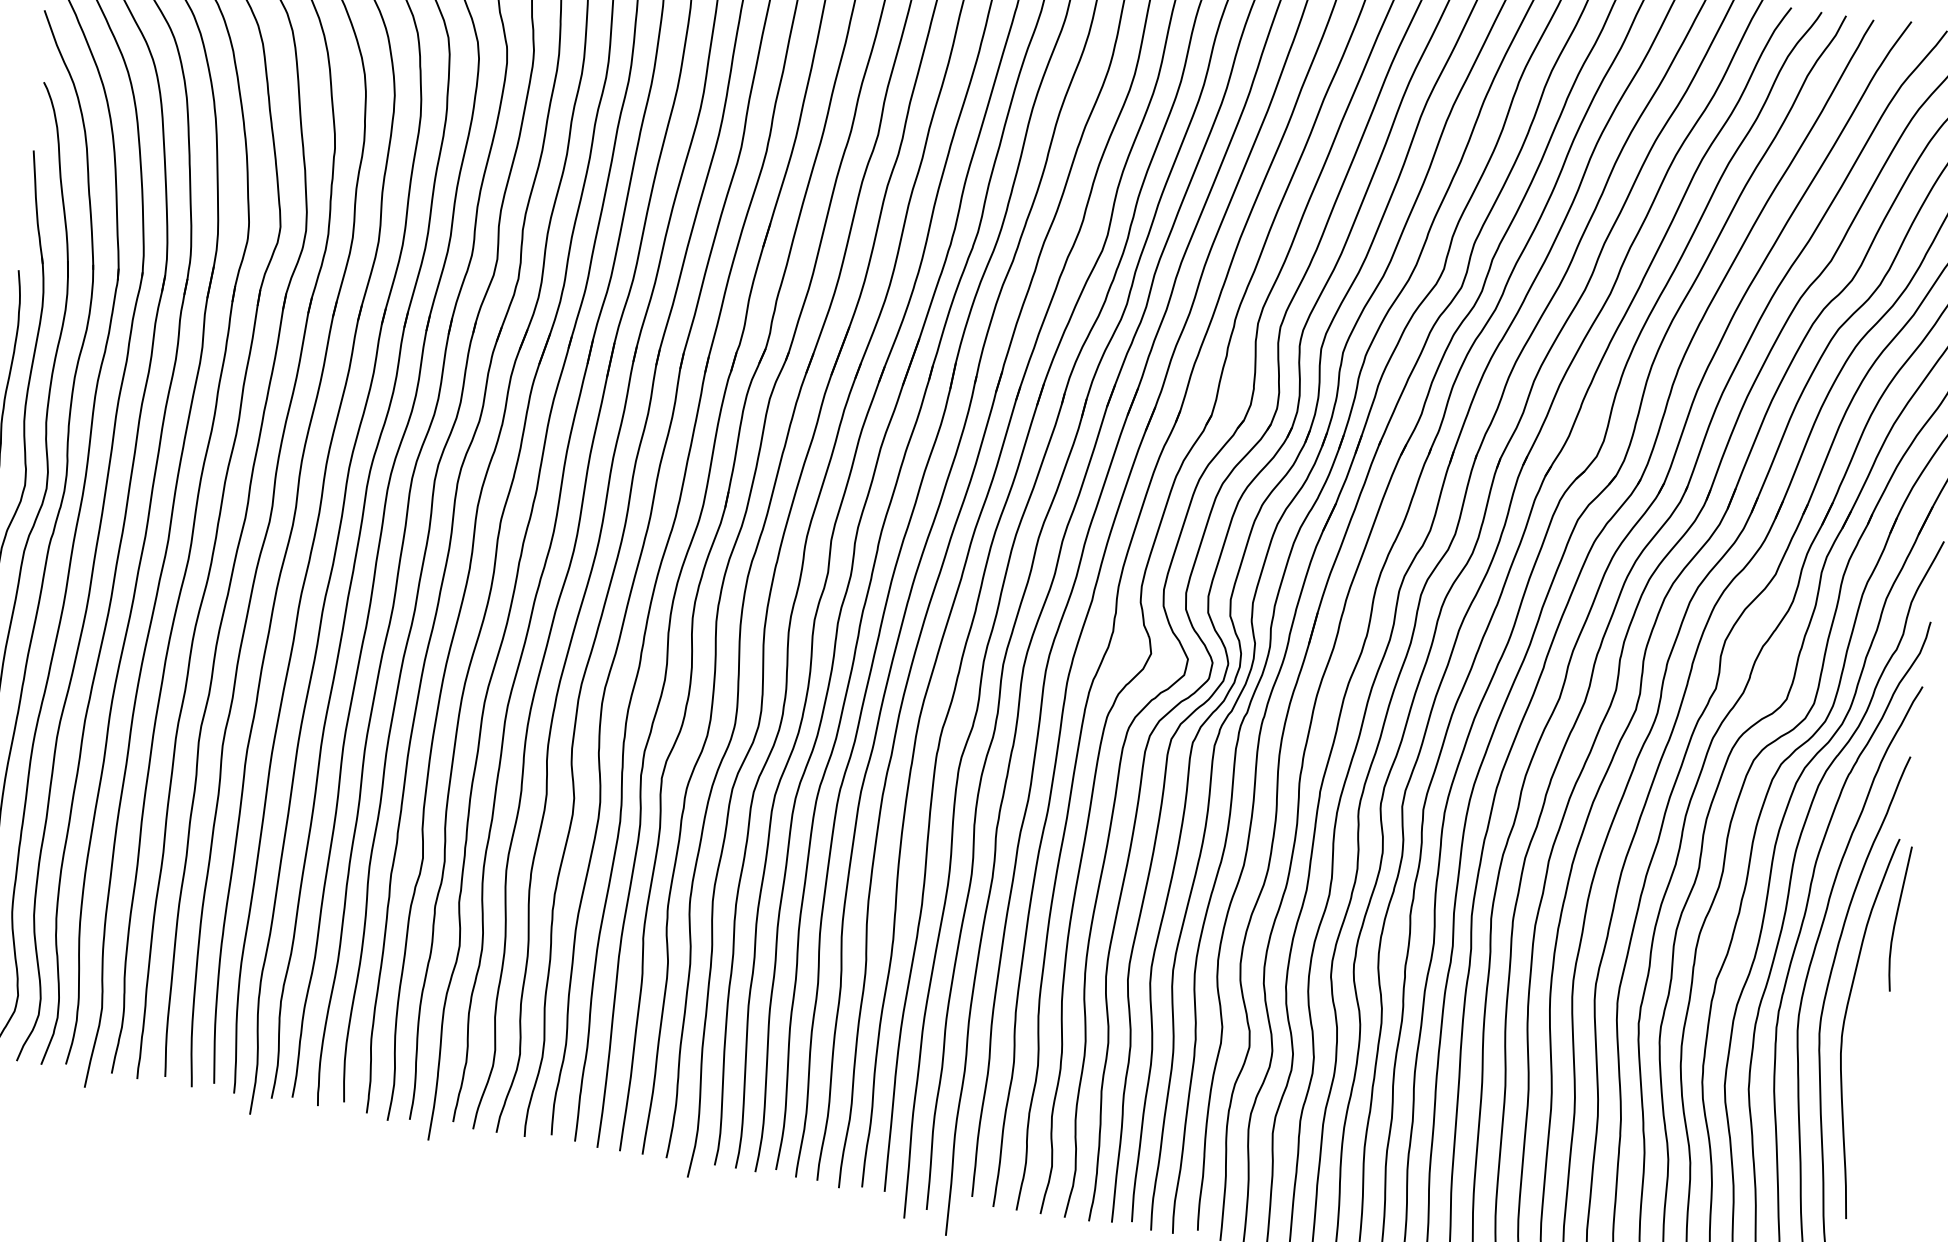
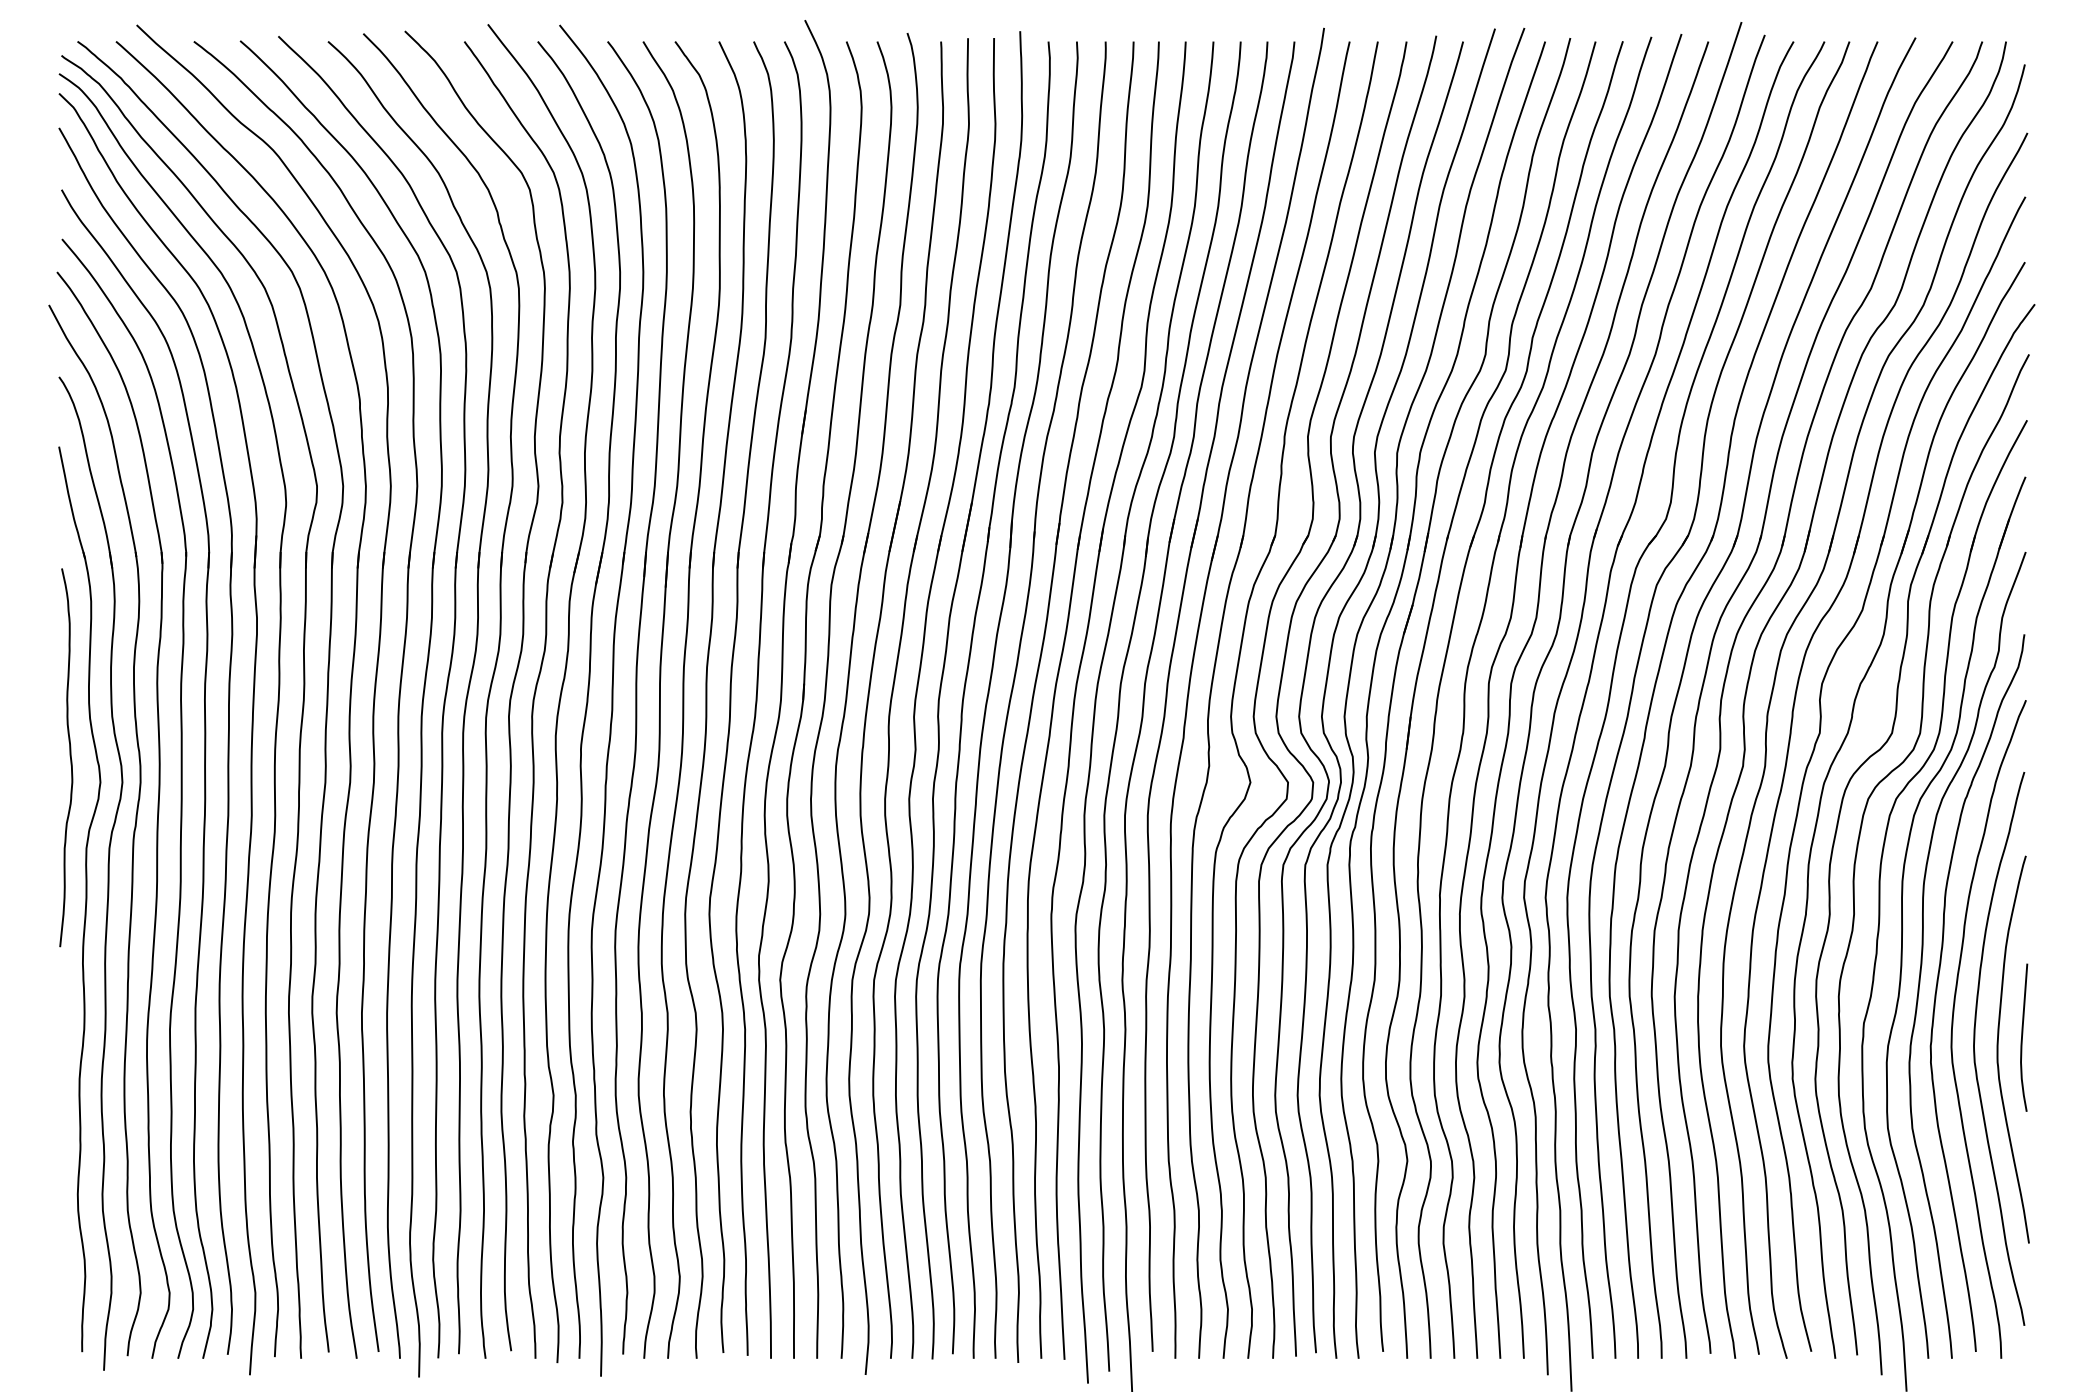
curve: (1896, 918) -> (2022, 1037), moved

